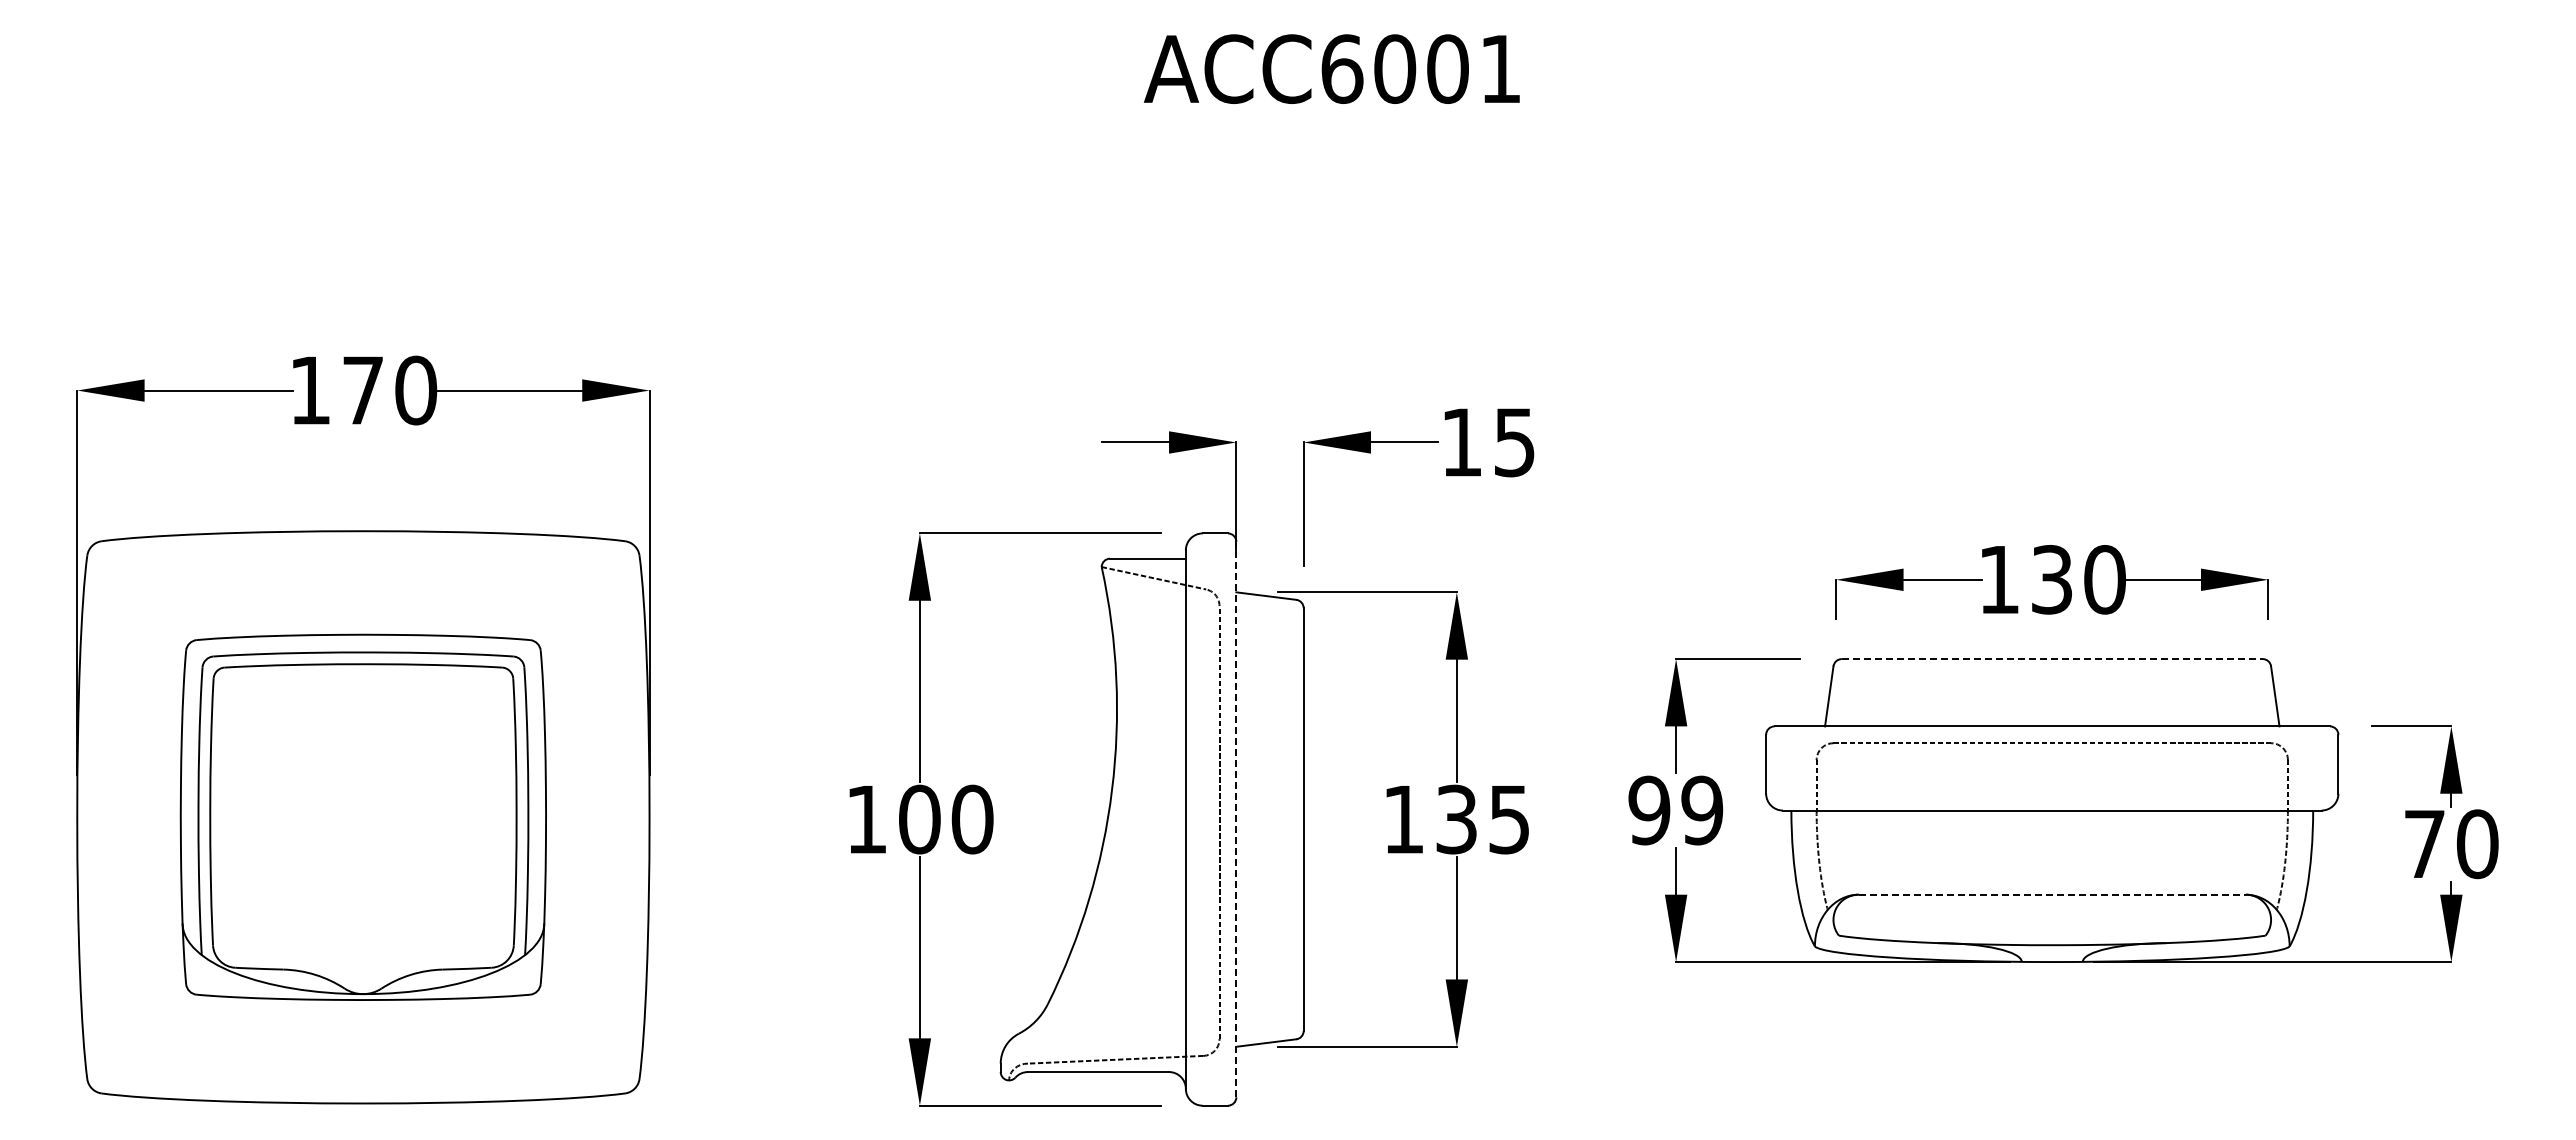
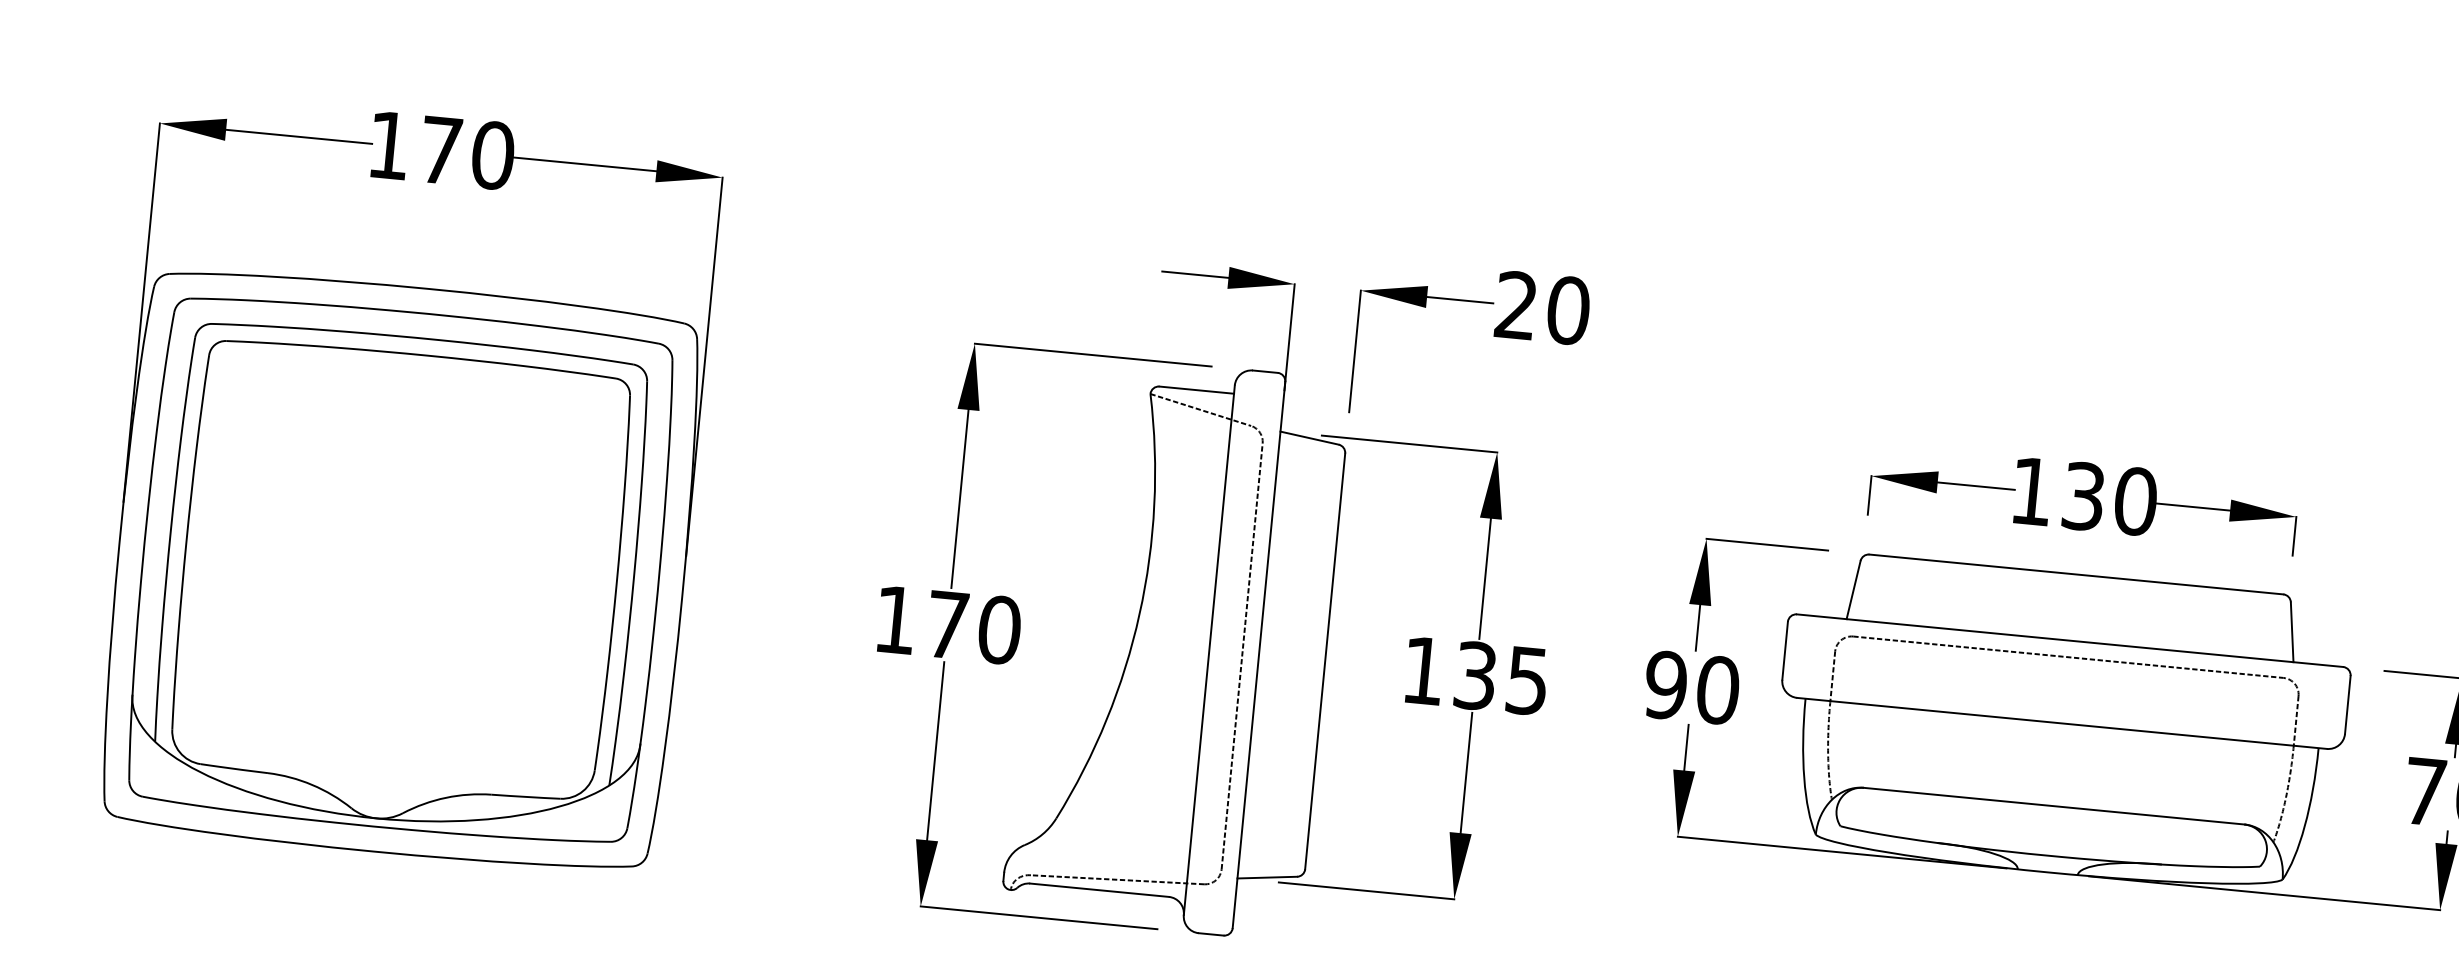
text: (1488, 442) -> (1542, 308), 15 -> 20
line: (2052, 659) -> (2076, 574), dashed -> solid
text: (1702, 810) -> (1718, 690), 99 -> 90
part: (363, 817) -> (400, 570), size x1.43
text: (919, 819) -> (947, 624), 100 -> 170
line: (1236, 819) -> (1259, 654), dashed -> solid
line: (2052, 894) -> (2054, 805), dashed -> solid

